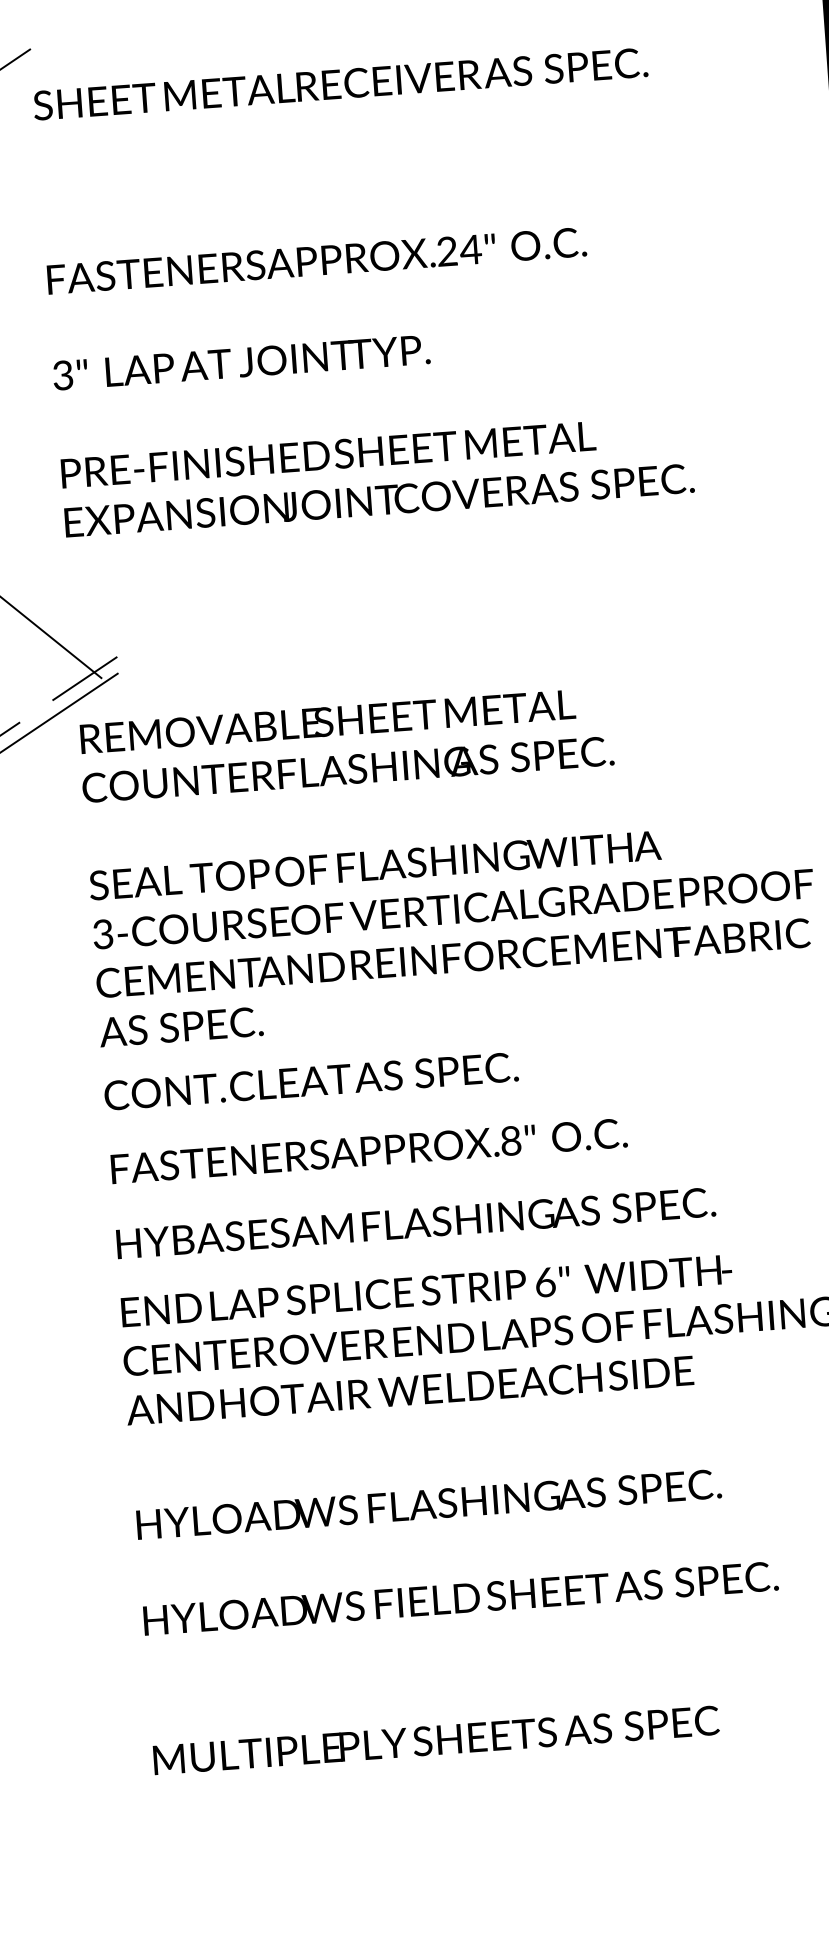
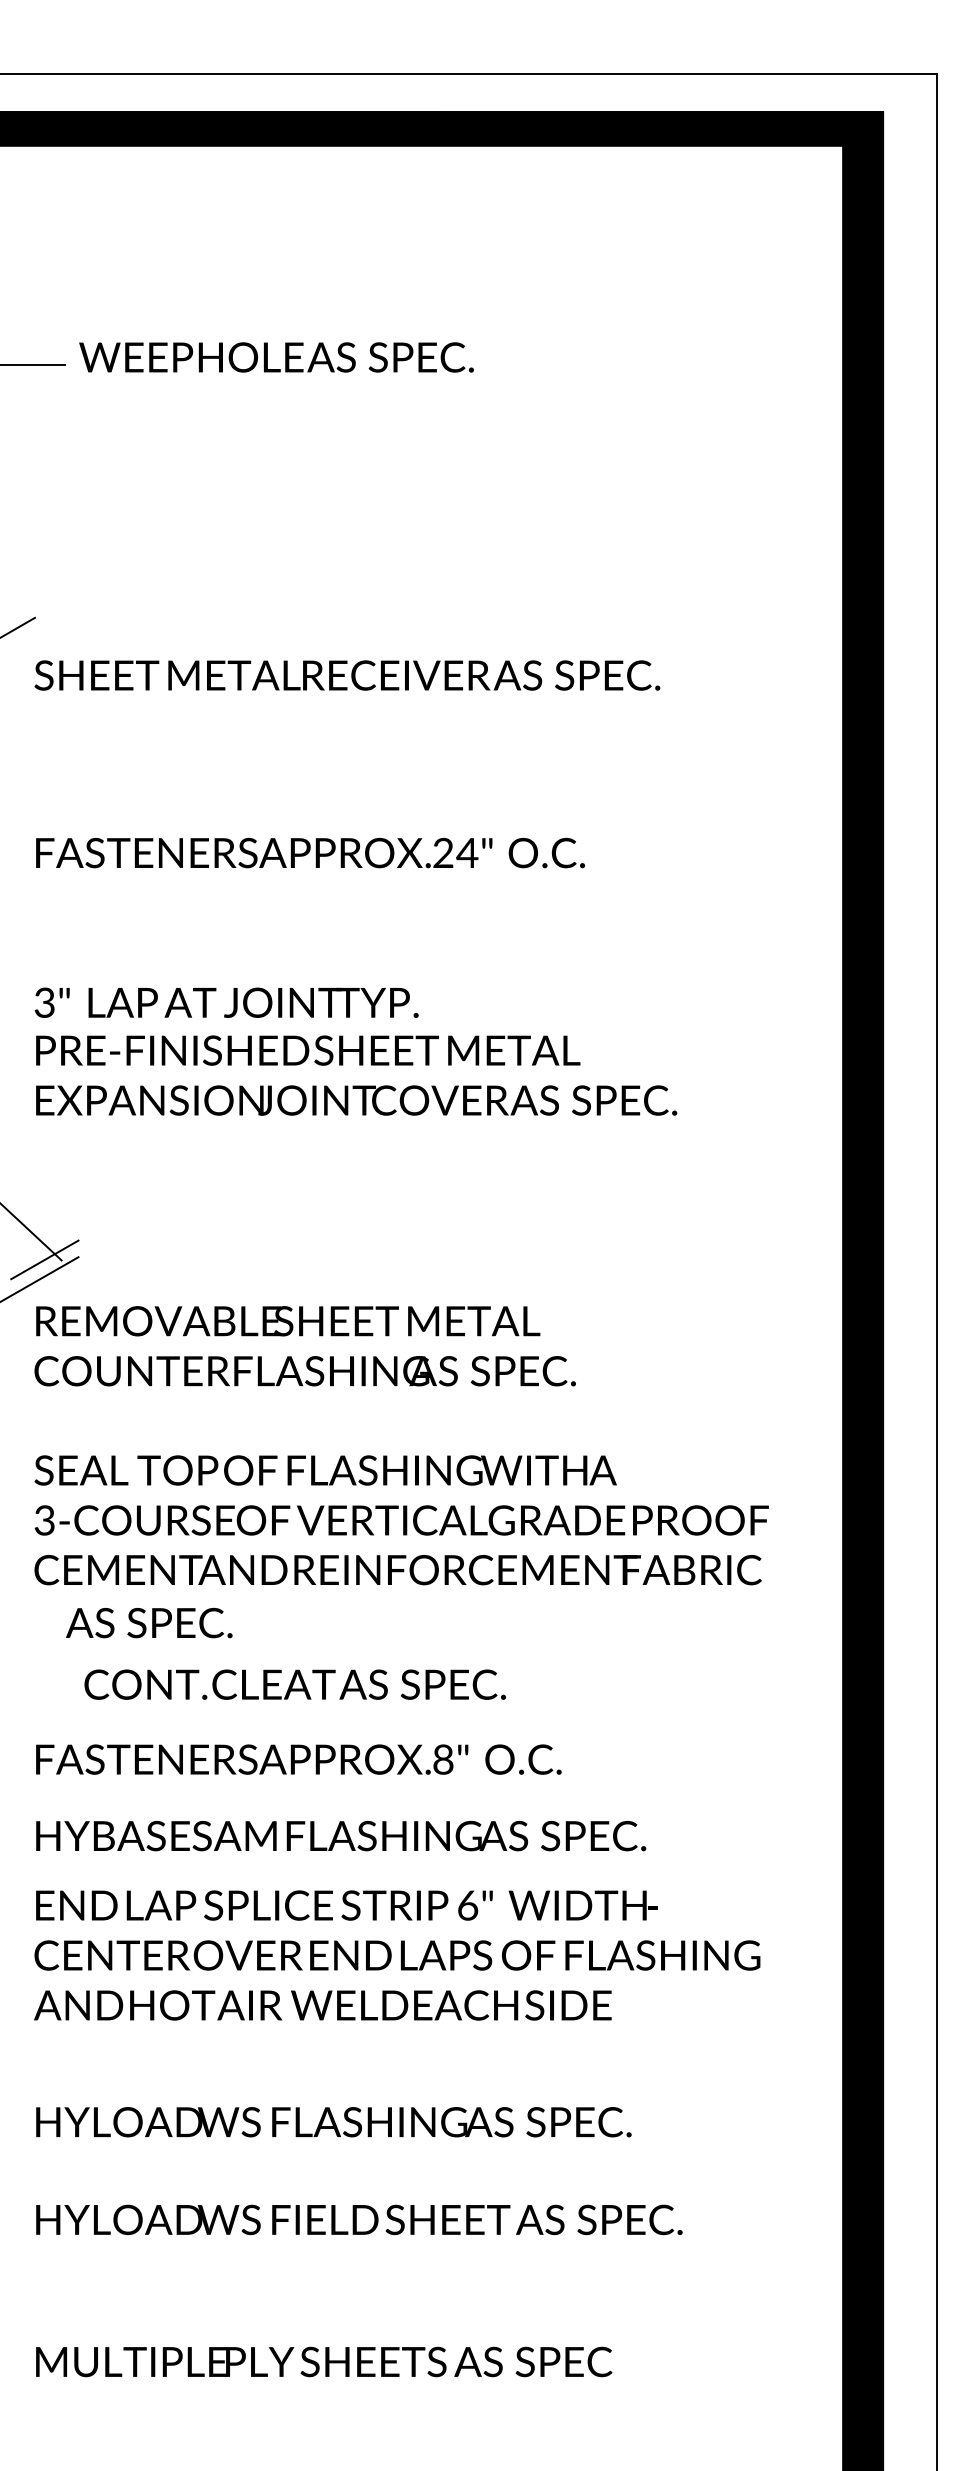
text: (241, 362) -> (226, 1002), moved
text: (181, 1026) -> (149, 1622), moved
text: (310, 1081) -> (294, 1684), moved

